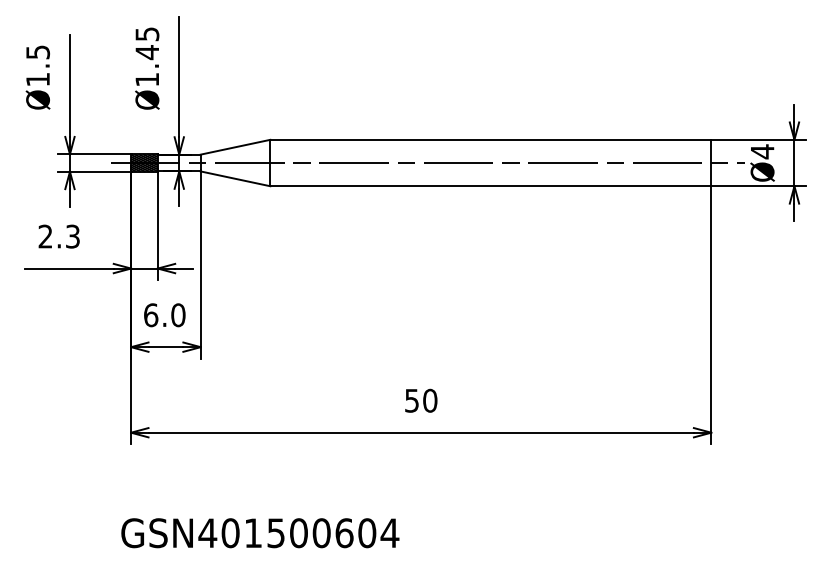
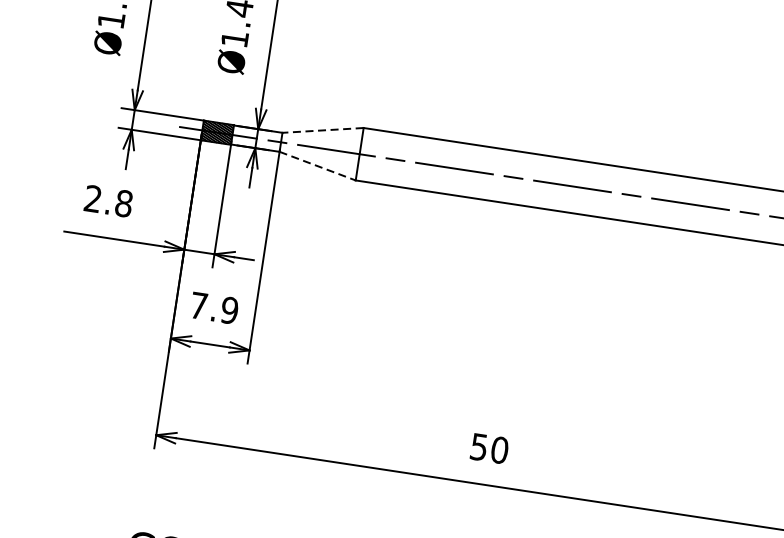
line: (235, 147) -> (322, 130), solid -> dashed
line: (235, 178) -> (317, 165), solid -> dashed
text: (72, 236) -> (123, 203), 2.3 -> 2.8
text: (164, 315) -> (214, 308), 6.0 -> 7.9

